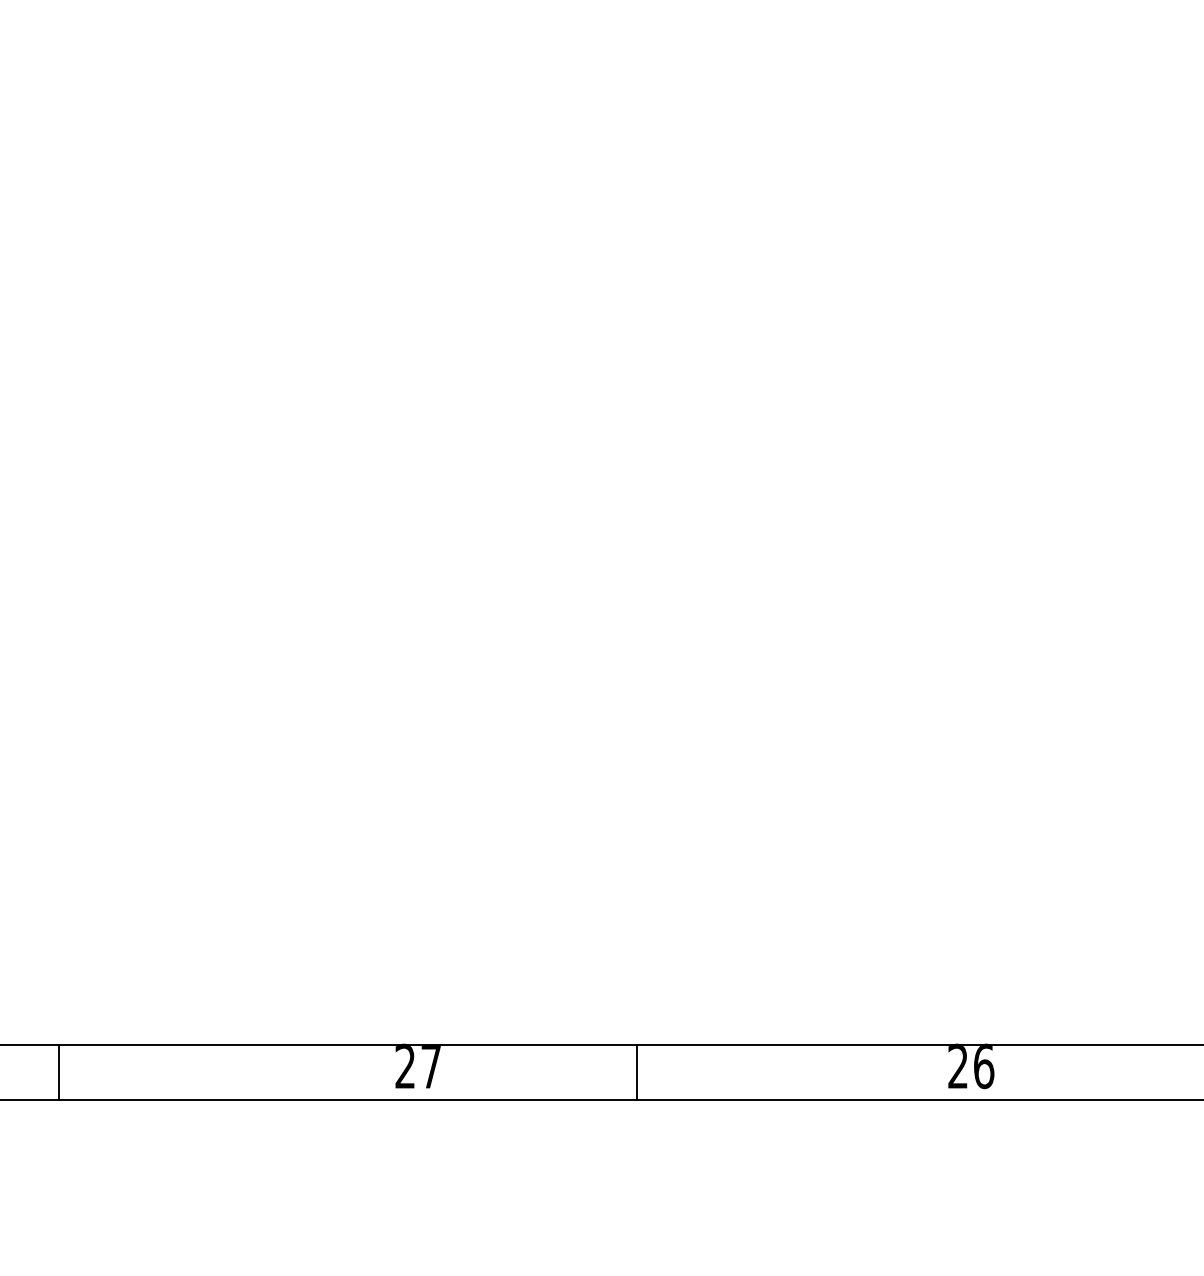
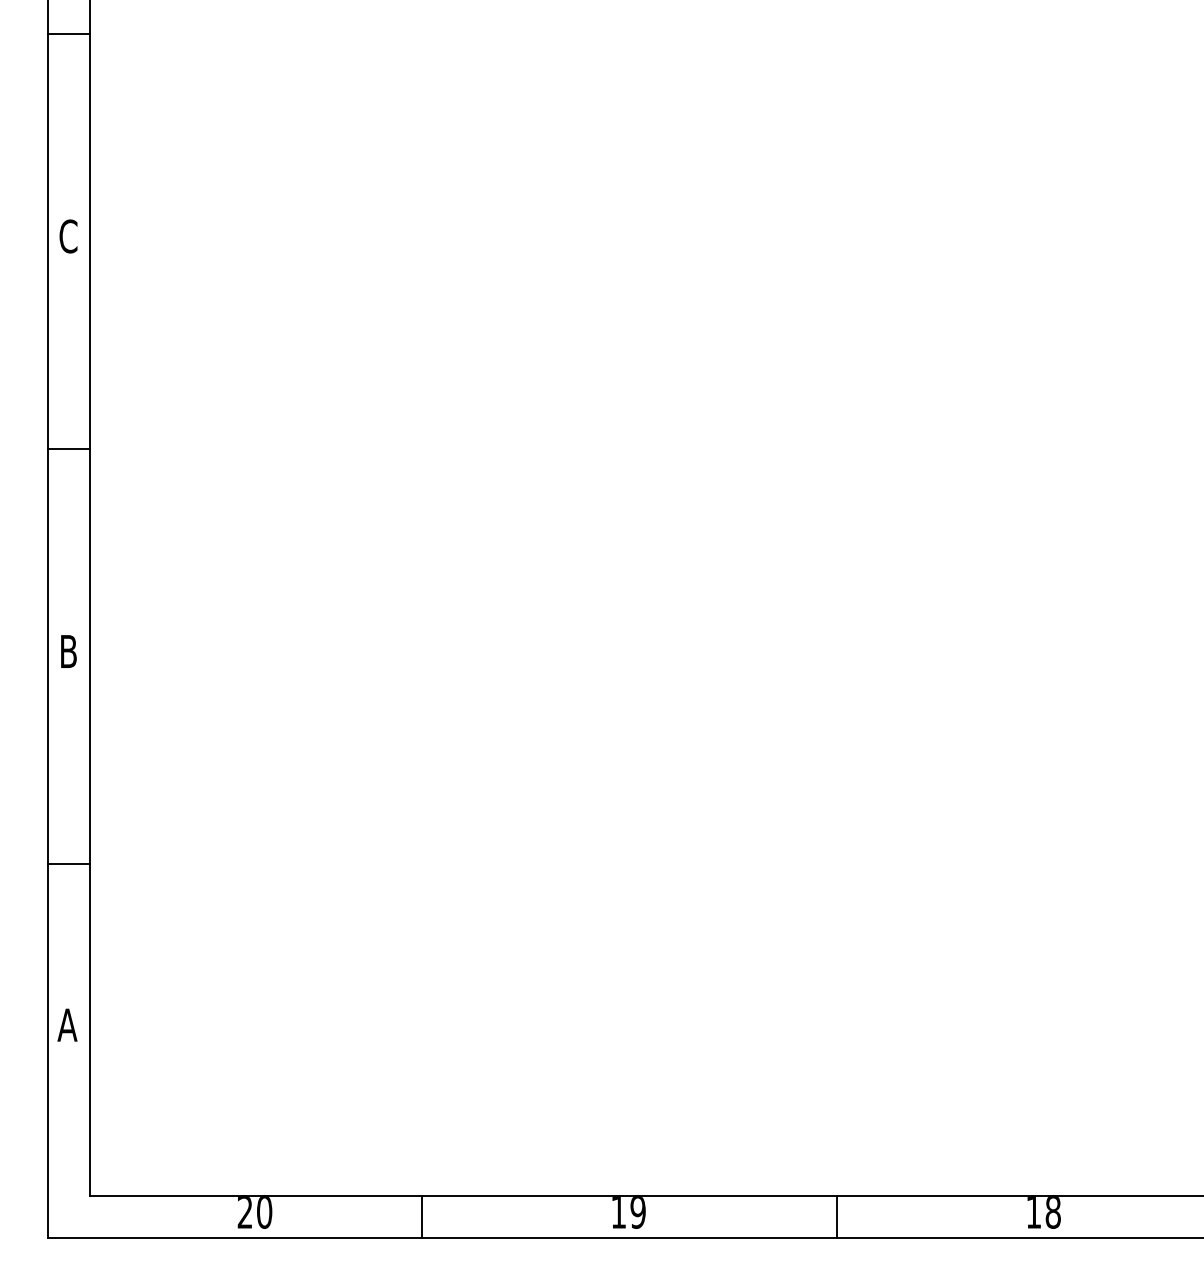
text: (418, 1067) -> (628, 1212), 27 -> 19
text: (970, 1067) -> (1043, 1212), 26 -> 18
line: (58, 1072) -> (421, 1216), moved
line: (636, 1072) -> (836, 1216), moved

